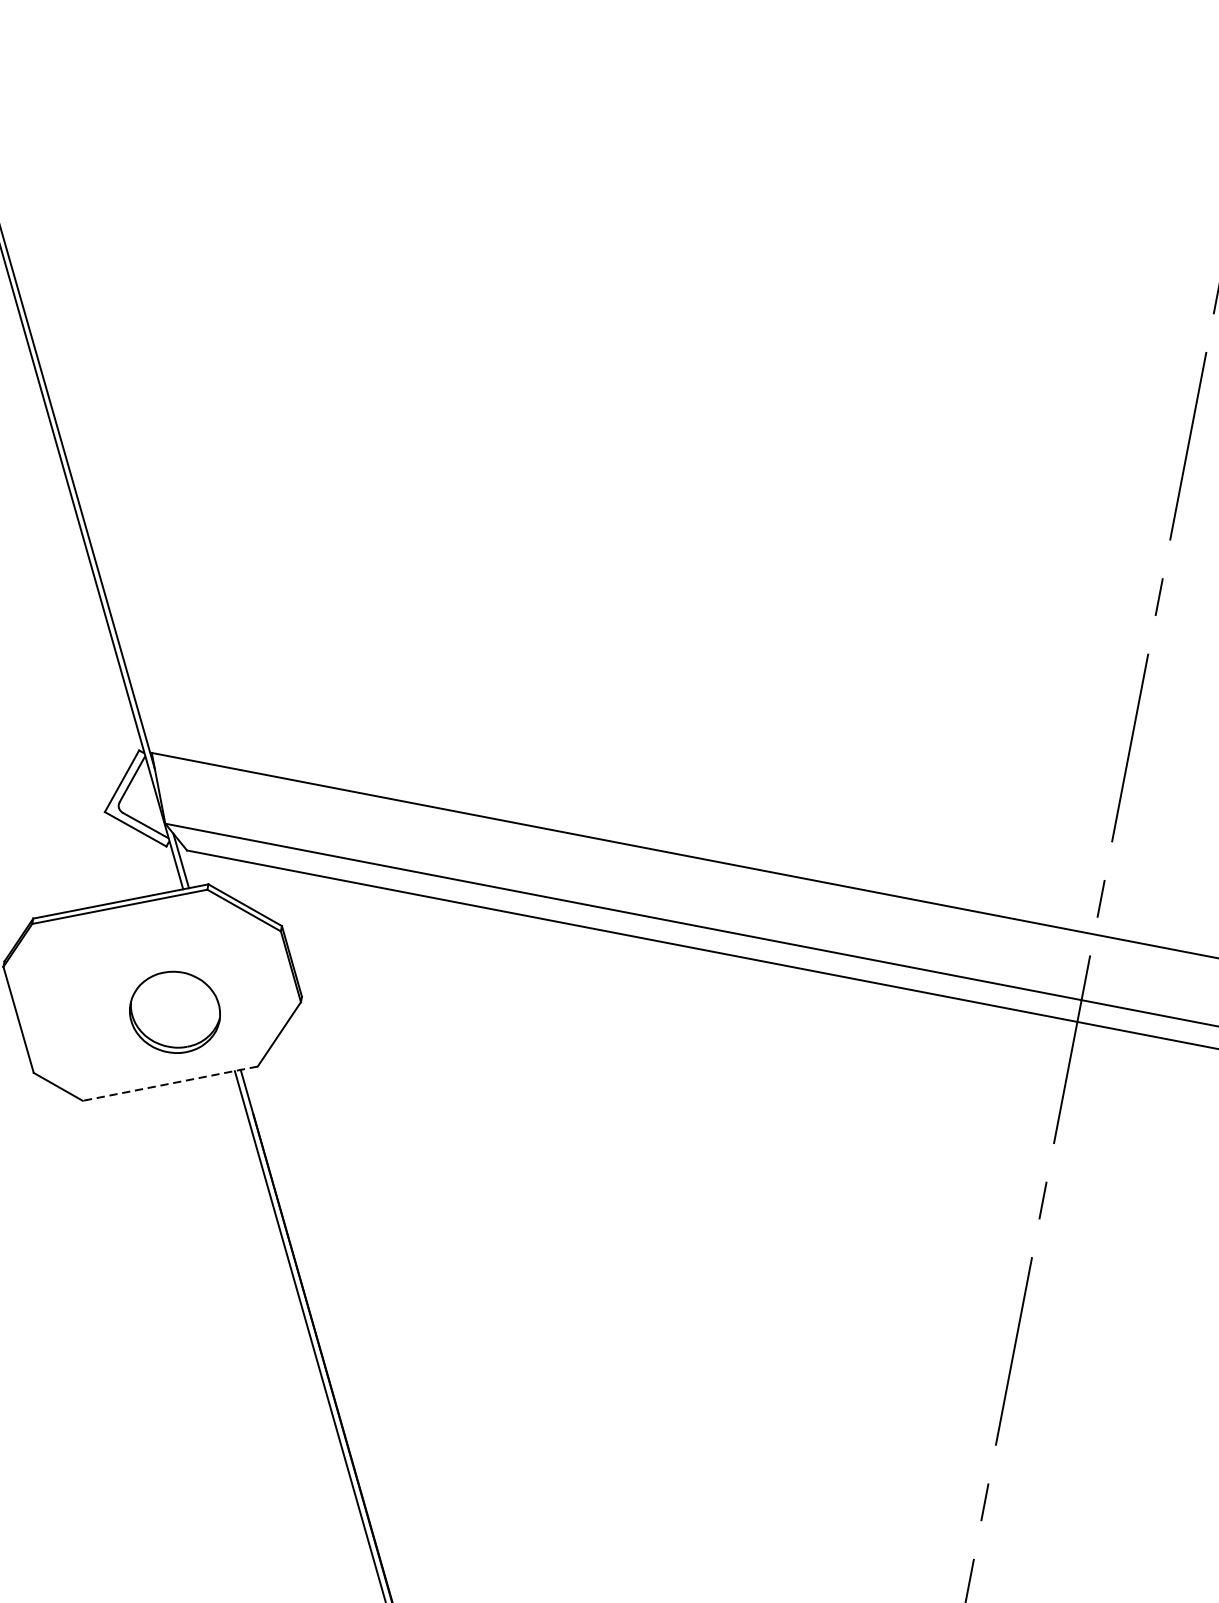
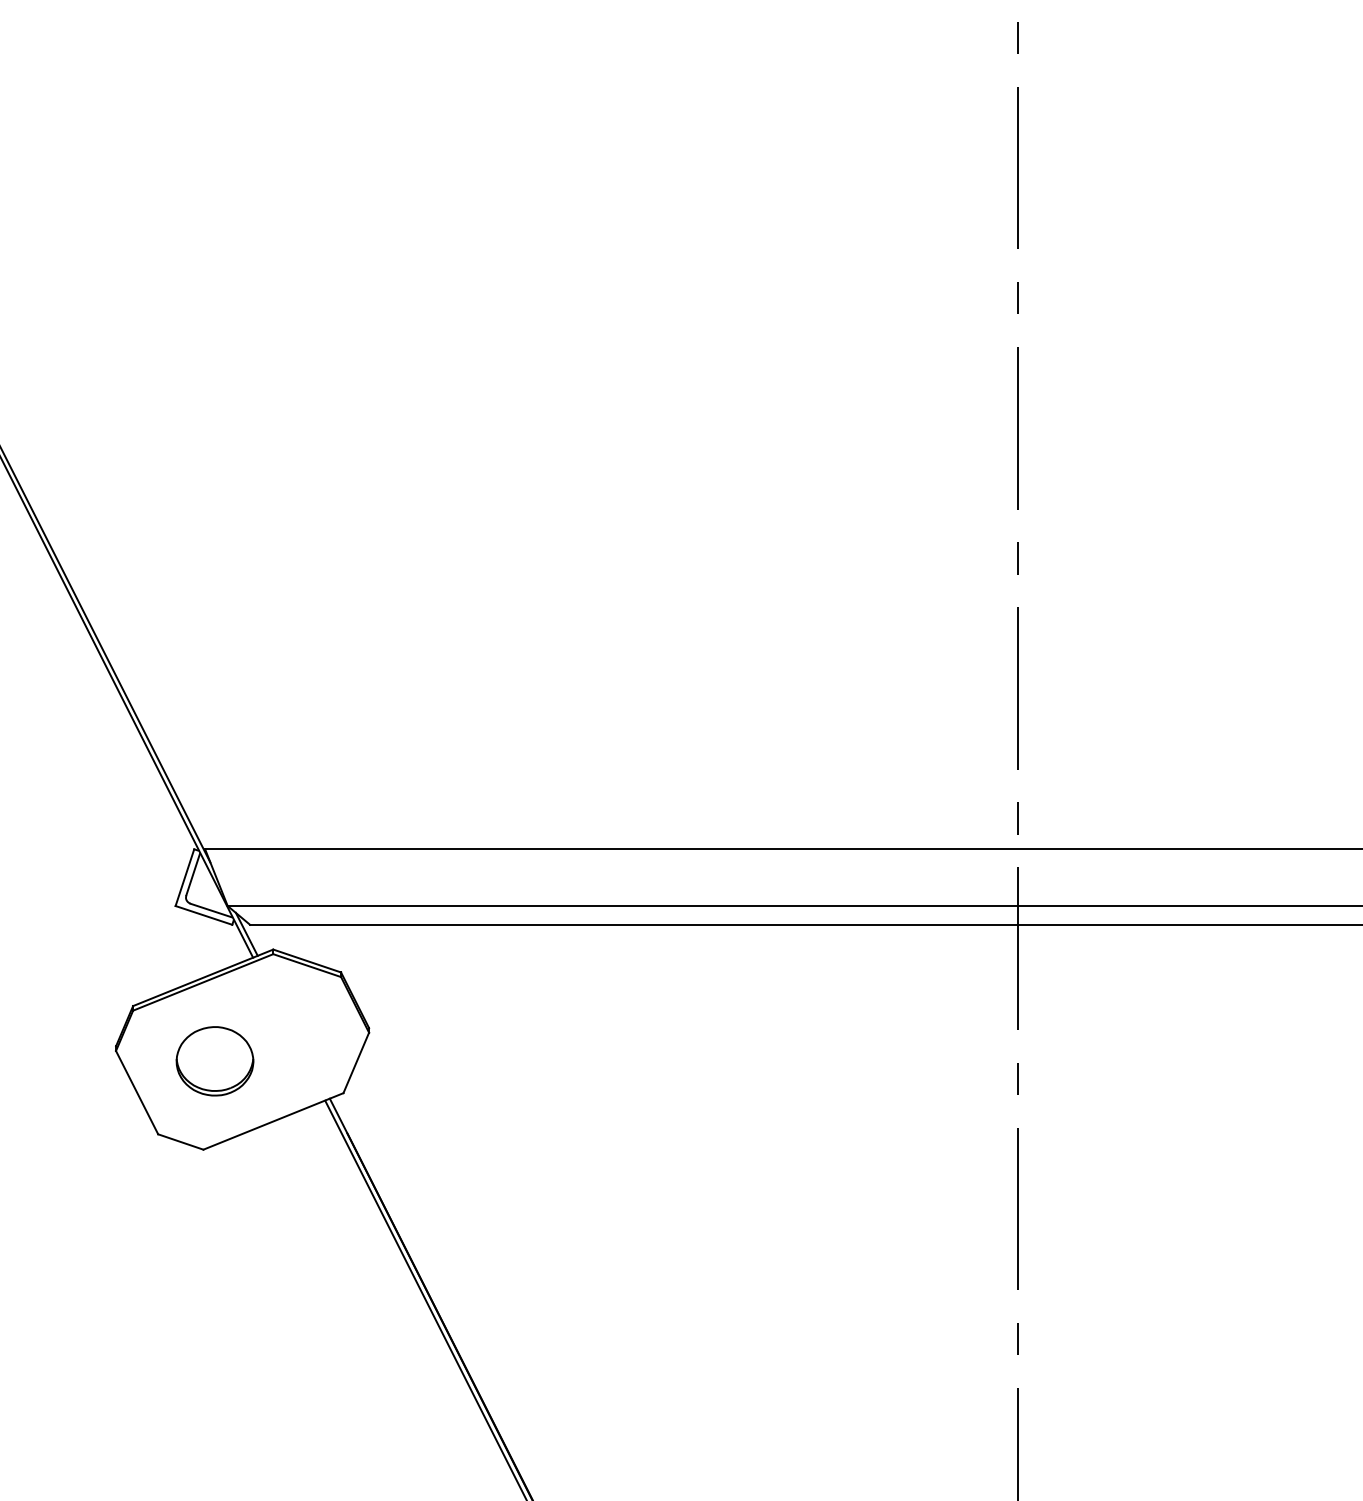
part: (174, 1012) -> (214, 1061), moved
line: (170, 1083) -> (273, 1121), dashed -> solid

